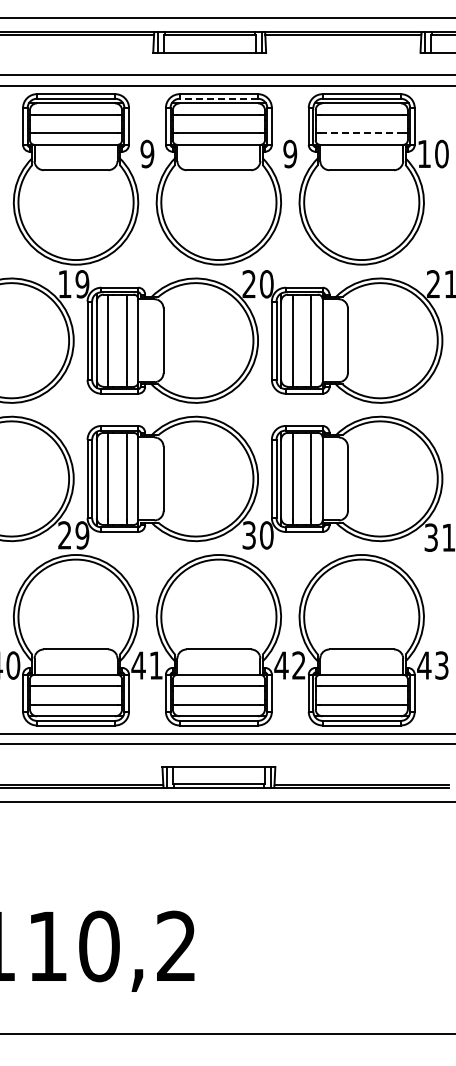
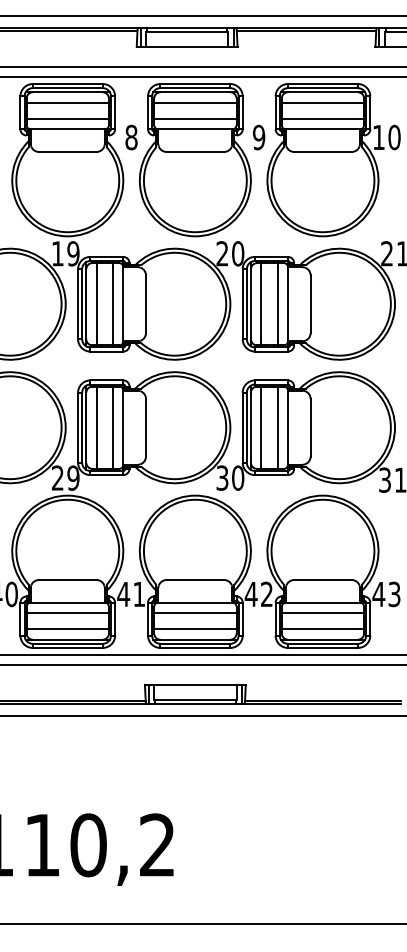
line: (218, 98) -> (195, 87), dashed -> solid
line: (362, 133) -> (323, 119), dashed -> solid
text: (147, 153) -> (131, 137), 9 -> 8

